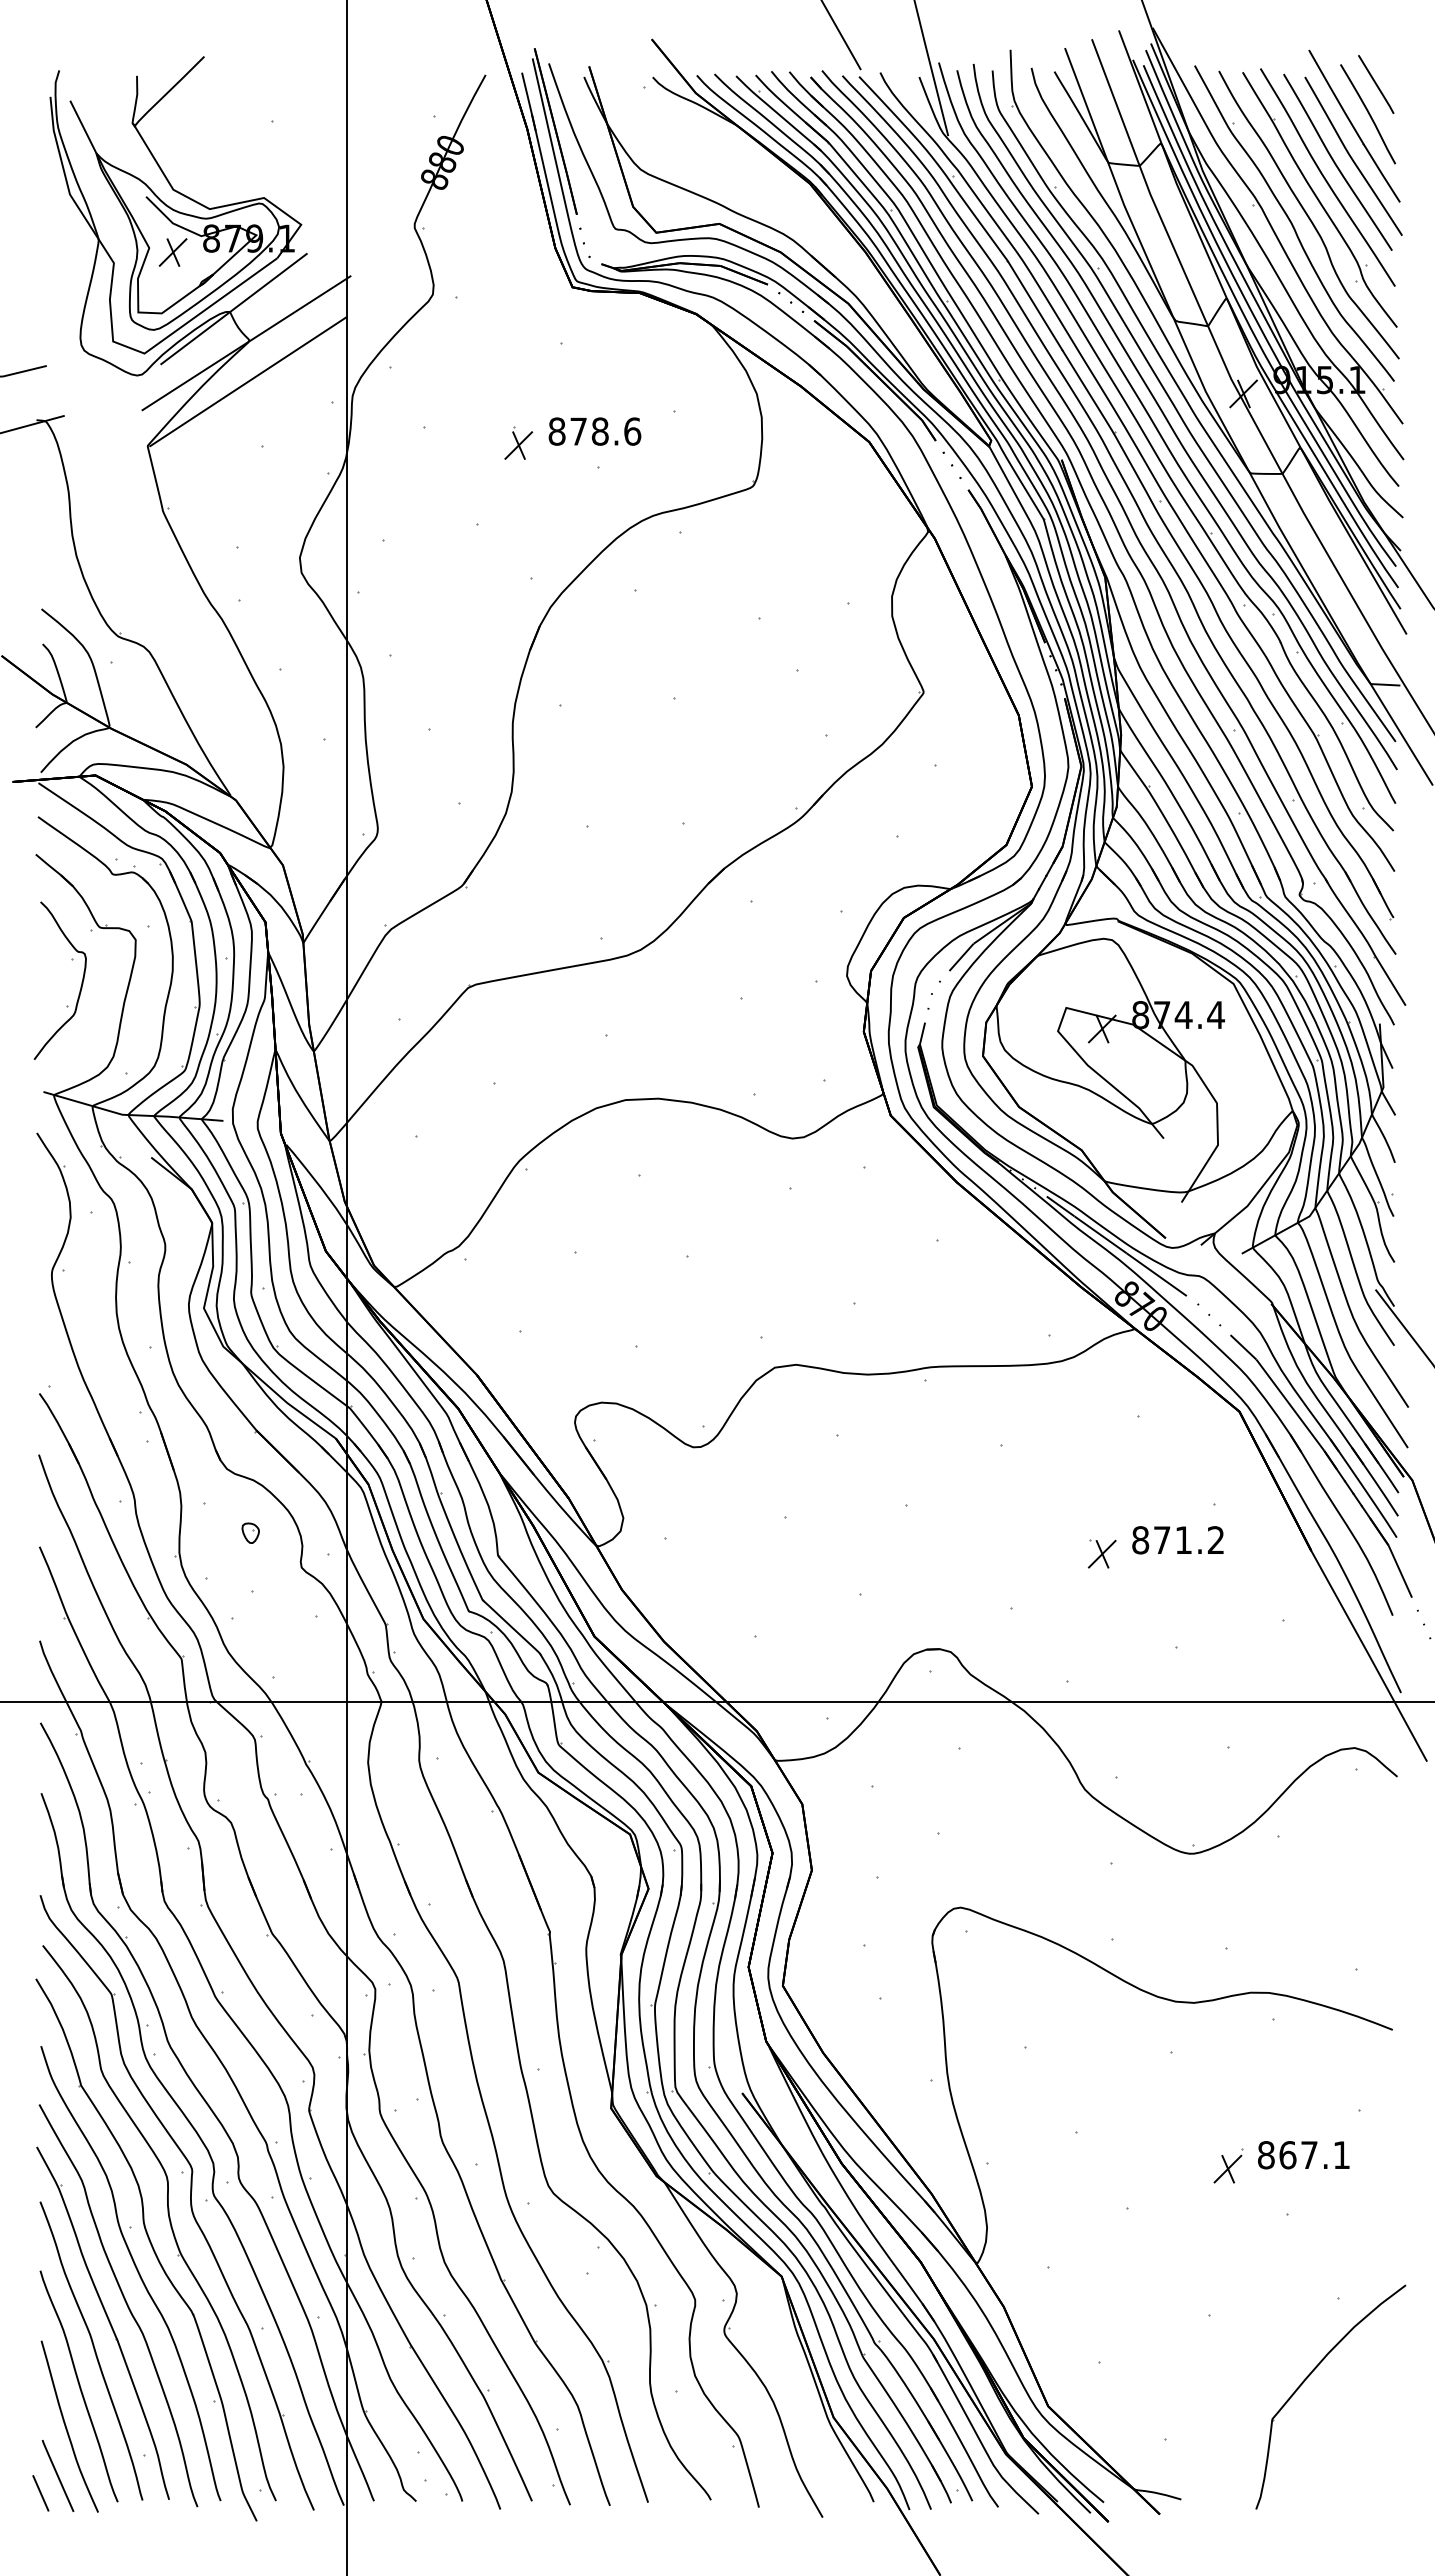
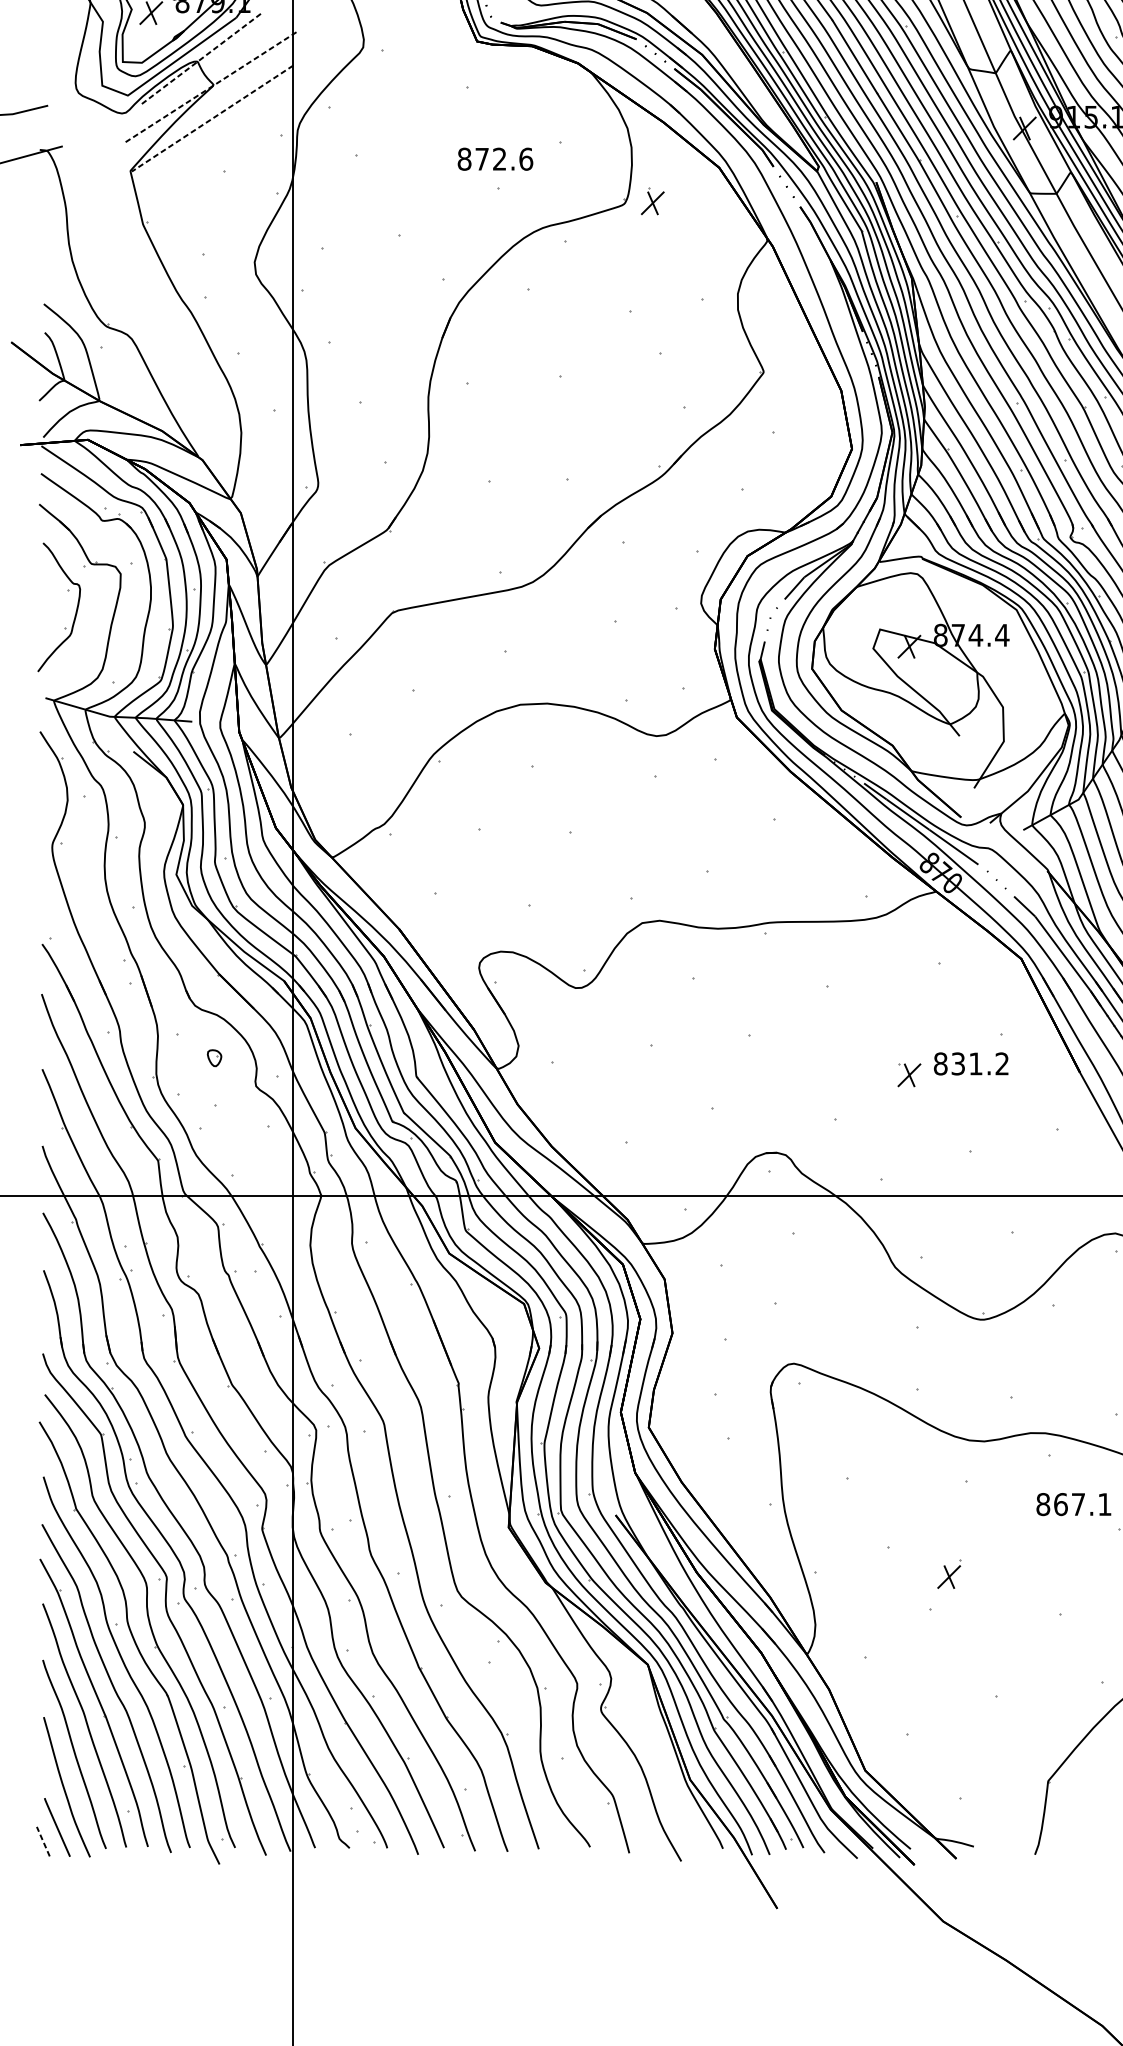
line: (233, 309) -> (200, 59), solid -> dashed
line: (246, 343) -> (211, 87), solid -> dashed
line: (247, 382) -> (211, 119), solid -> dashed
text: (599, 431) -> (499, 159), 878.6 -> 872.6
part: (518, 442) -> (652, 200), moved
text: (1162, 1540) -> (958, 1064), 871.2 -> 831.2
text: (1303, 2155) -> (1073, 1504), moved
part: (1228, 2165) -> (949, 1574), moved
line: (40, 2493) -> (43, 1841), solid -> dashed

